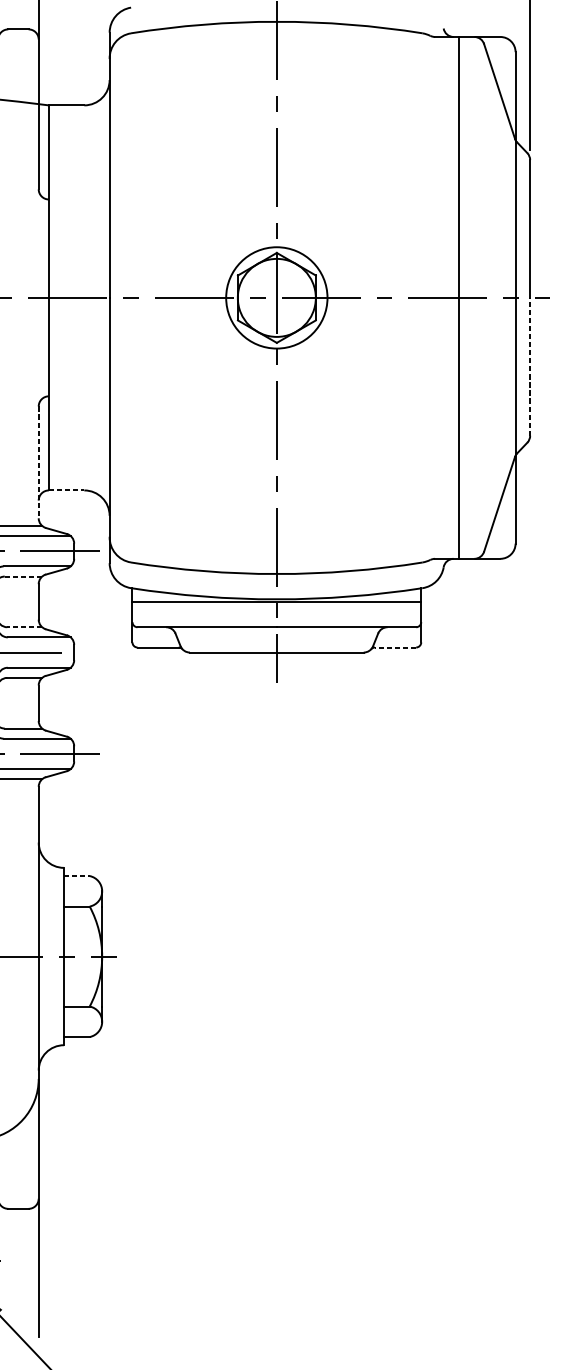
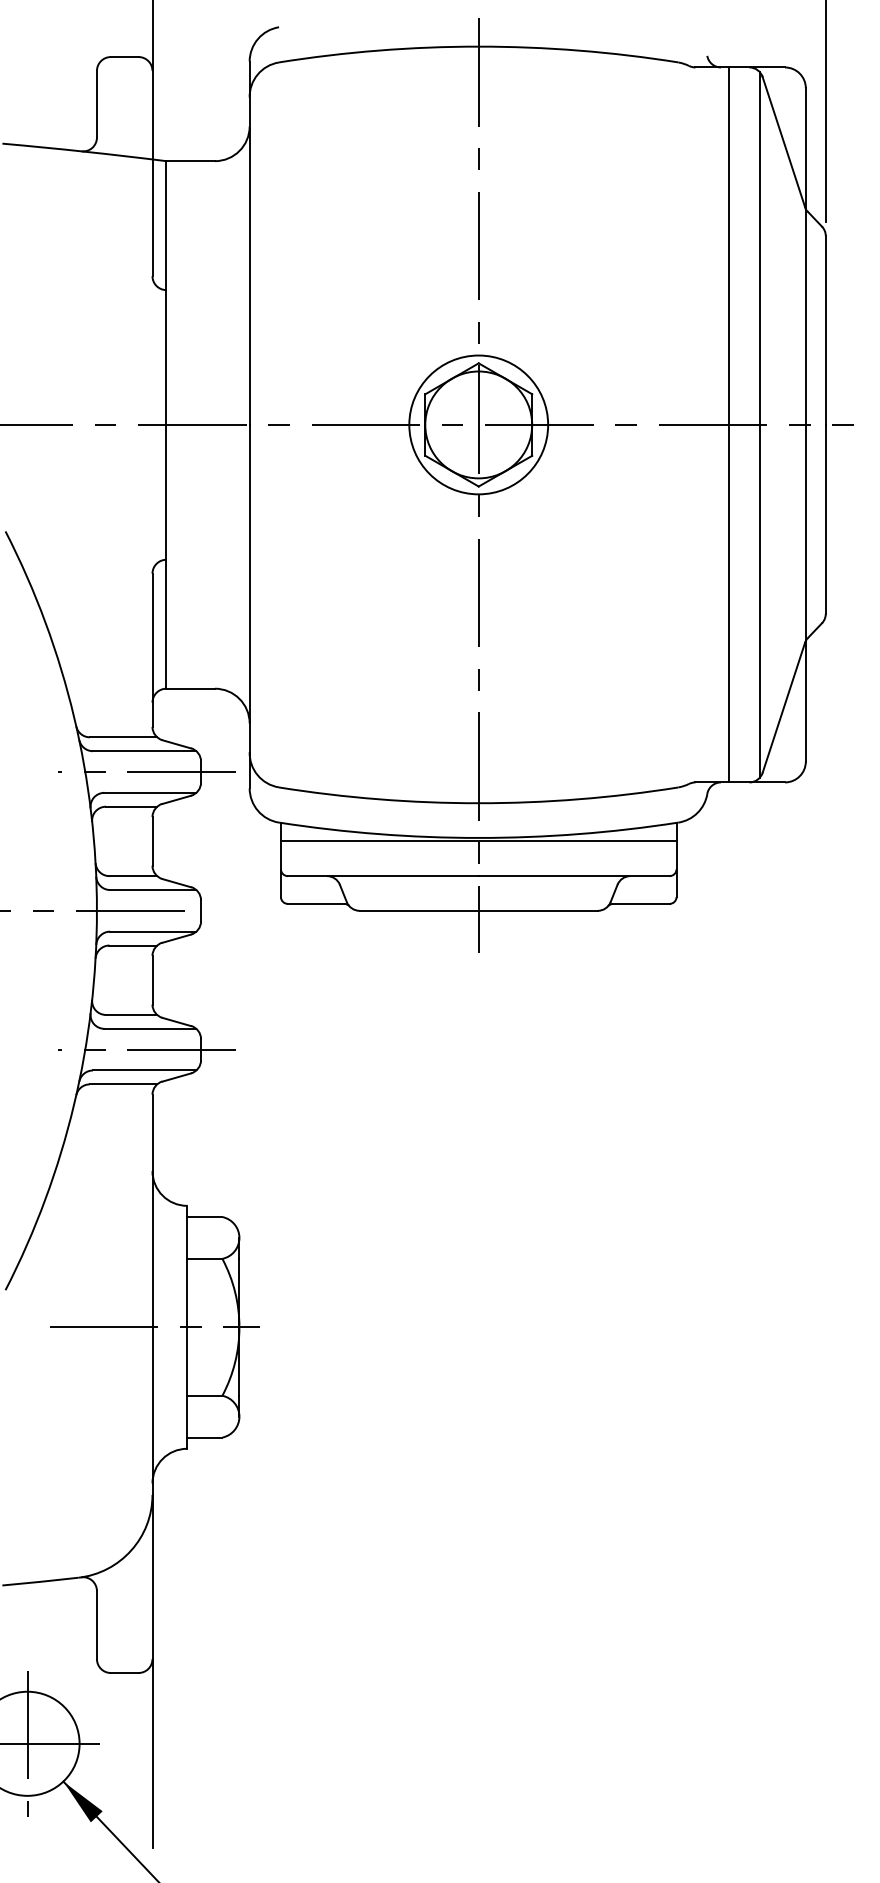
line: (481, 297) -> (759, 424), added
line: (529, 366) -> (825, 518), dashed -> solid
line: (38, 462) -> (152, 650), dashed -> solid
line: (67, 490) -> (191, 688), dashed -> solid
line: (23, 576) -> (131, 806), dashed -> solid
line: (24, 627) -> (133, 876), dashed -> solid
line: (394, 647) -> (640, 903), dashed -> solid
line: (76, 875) -> (204, 1216), dashed -> solid

